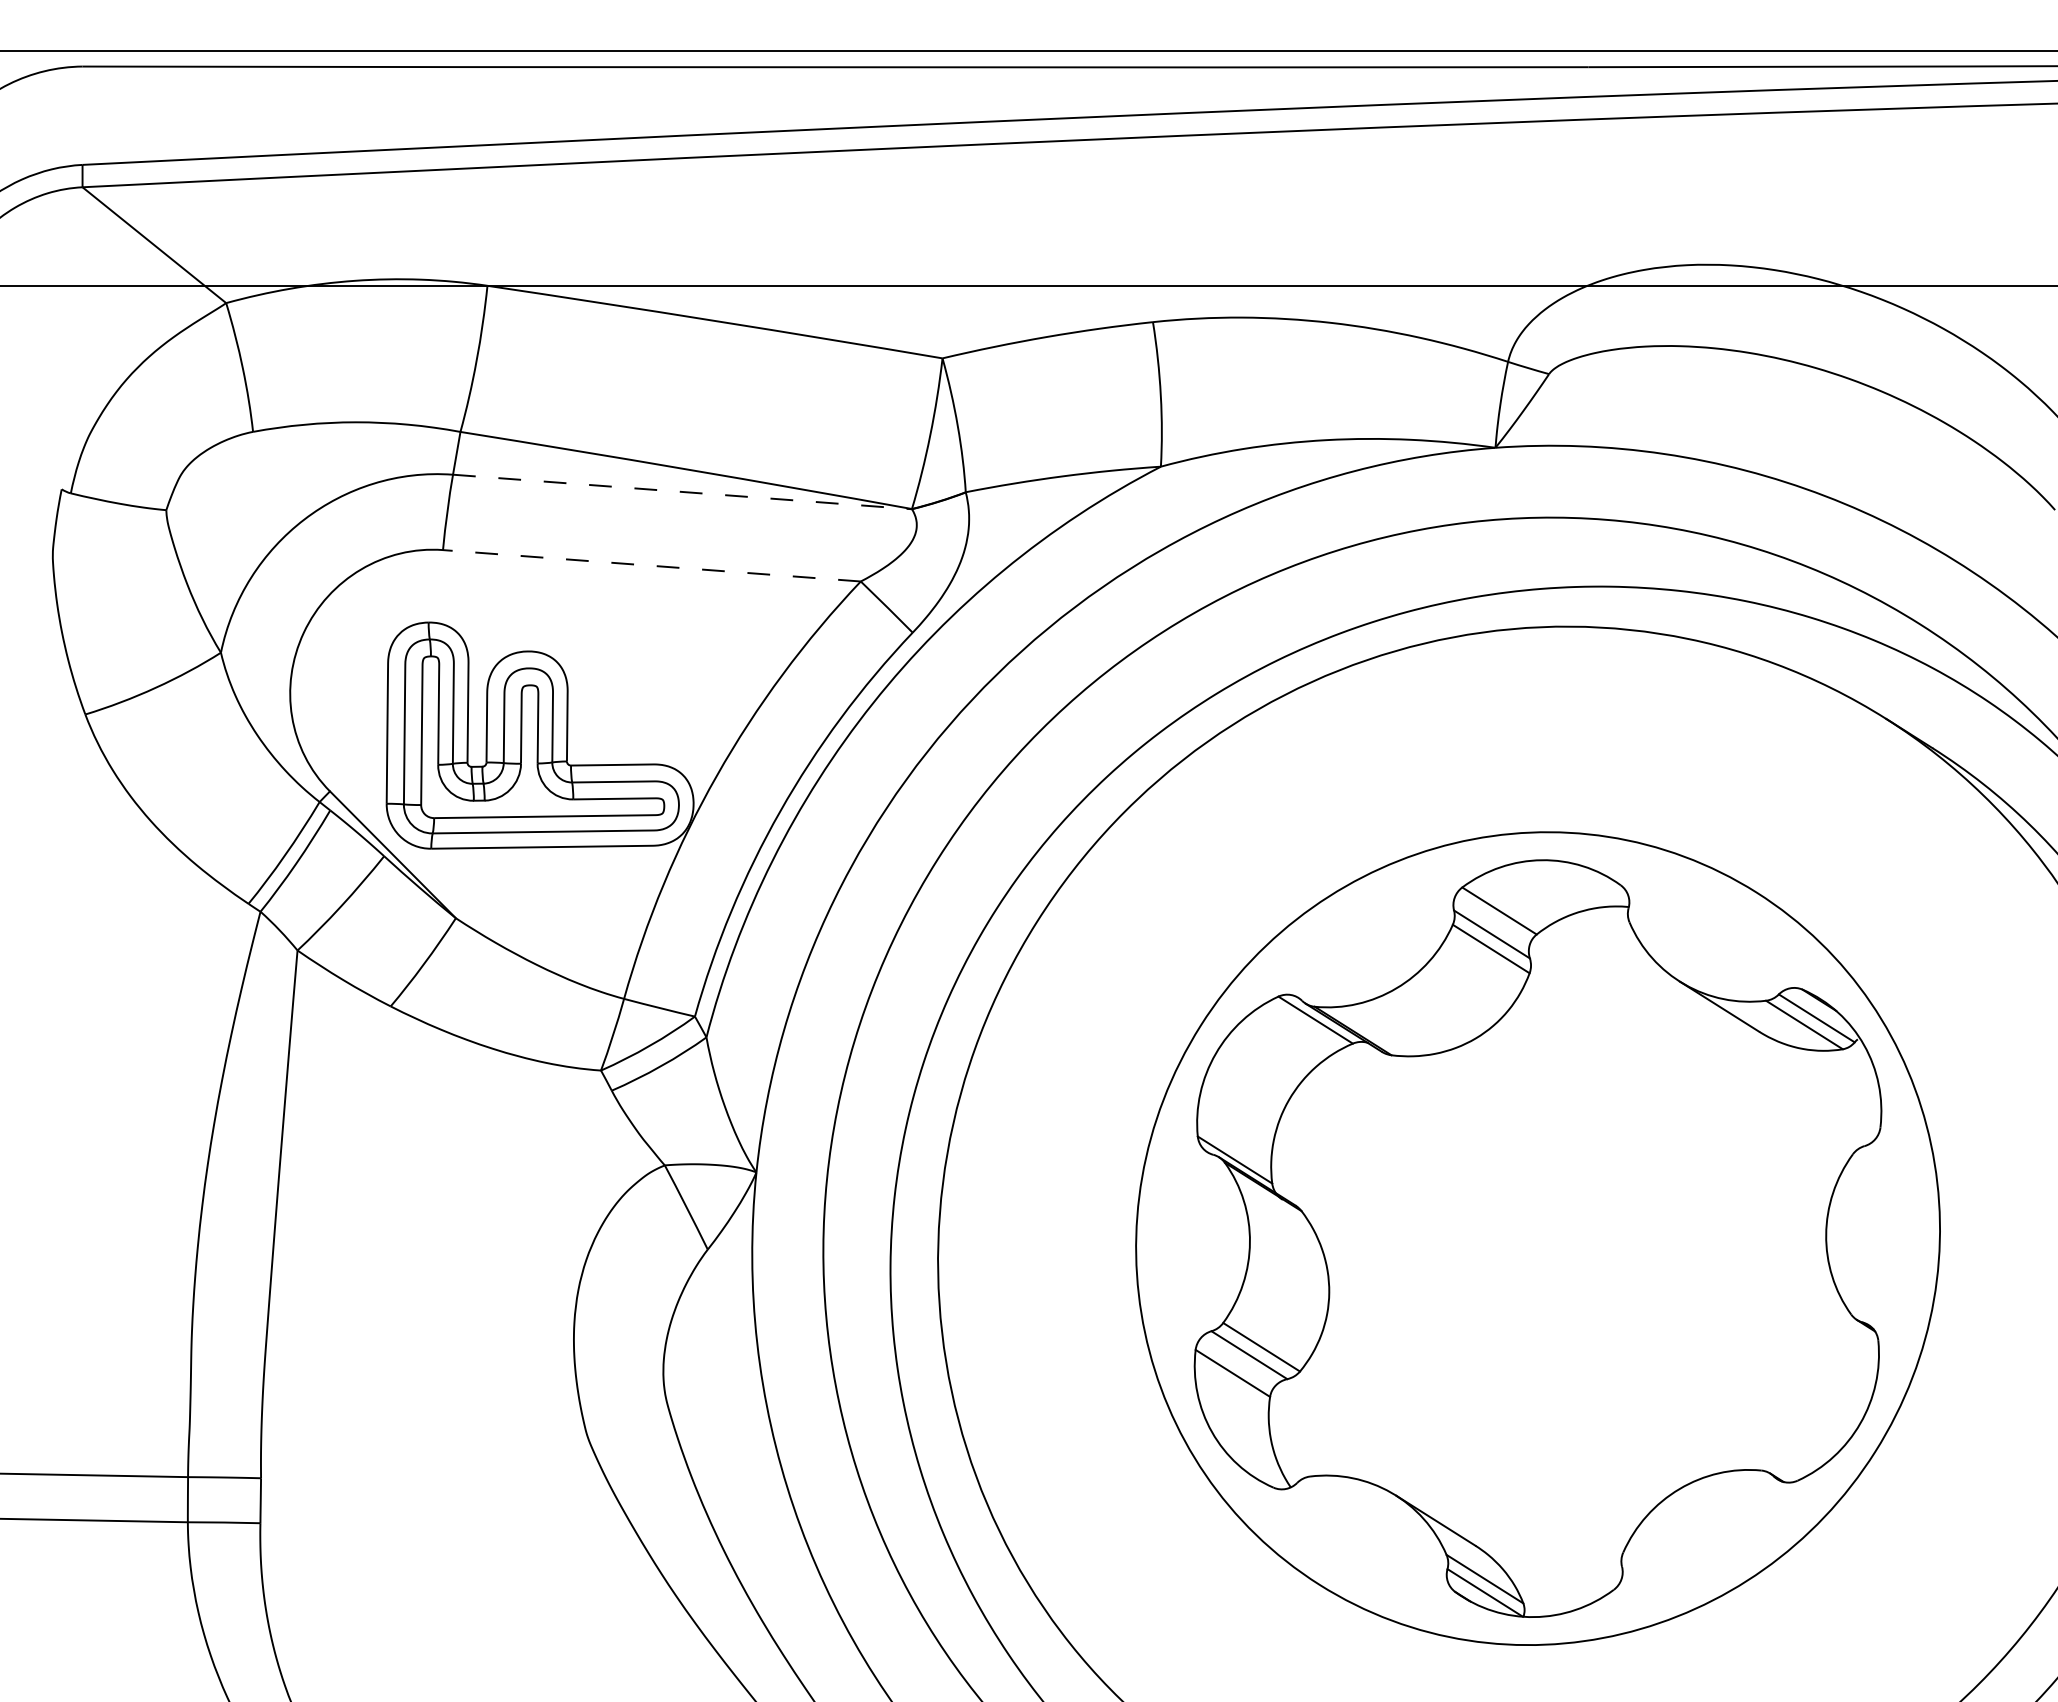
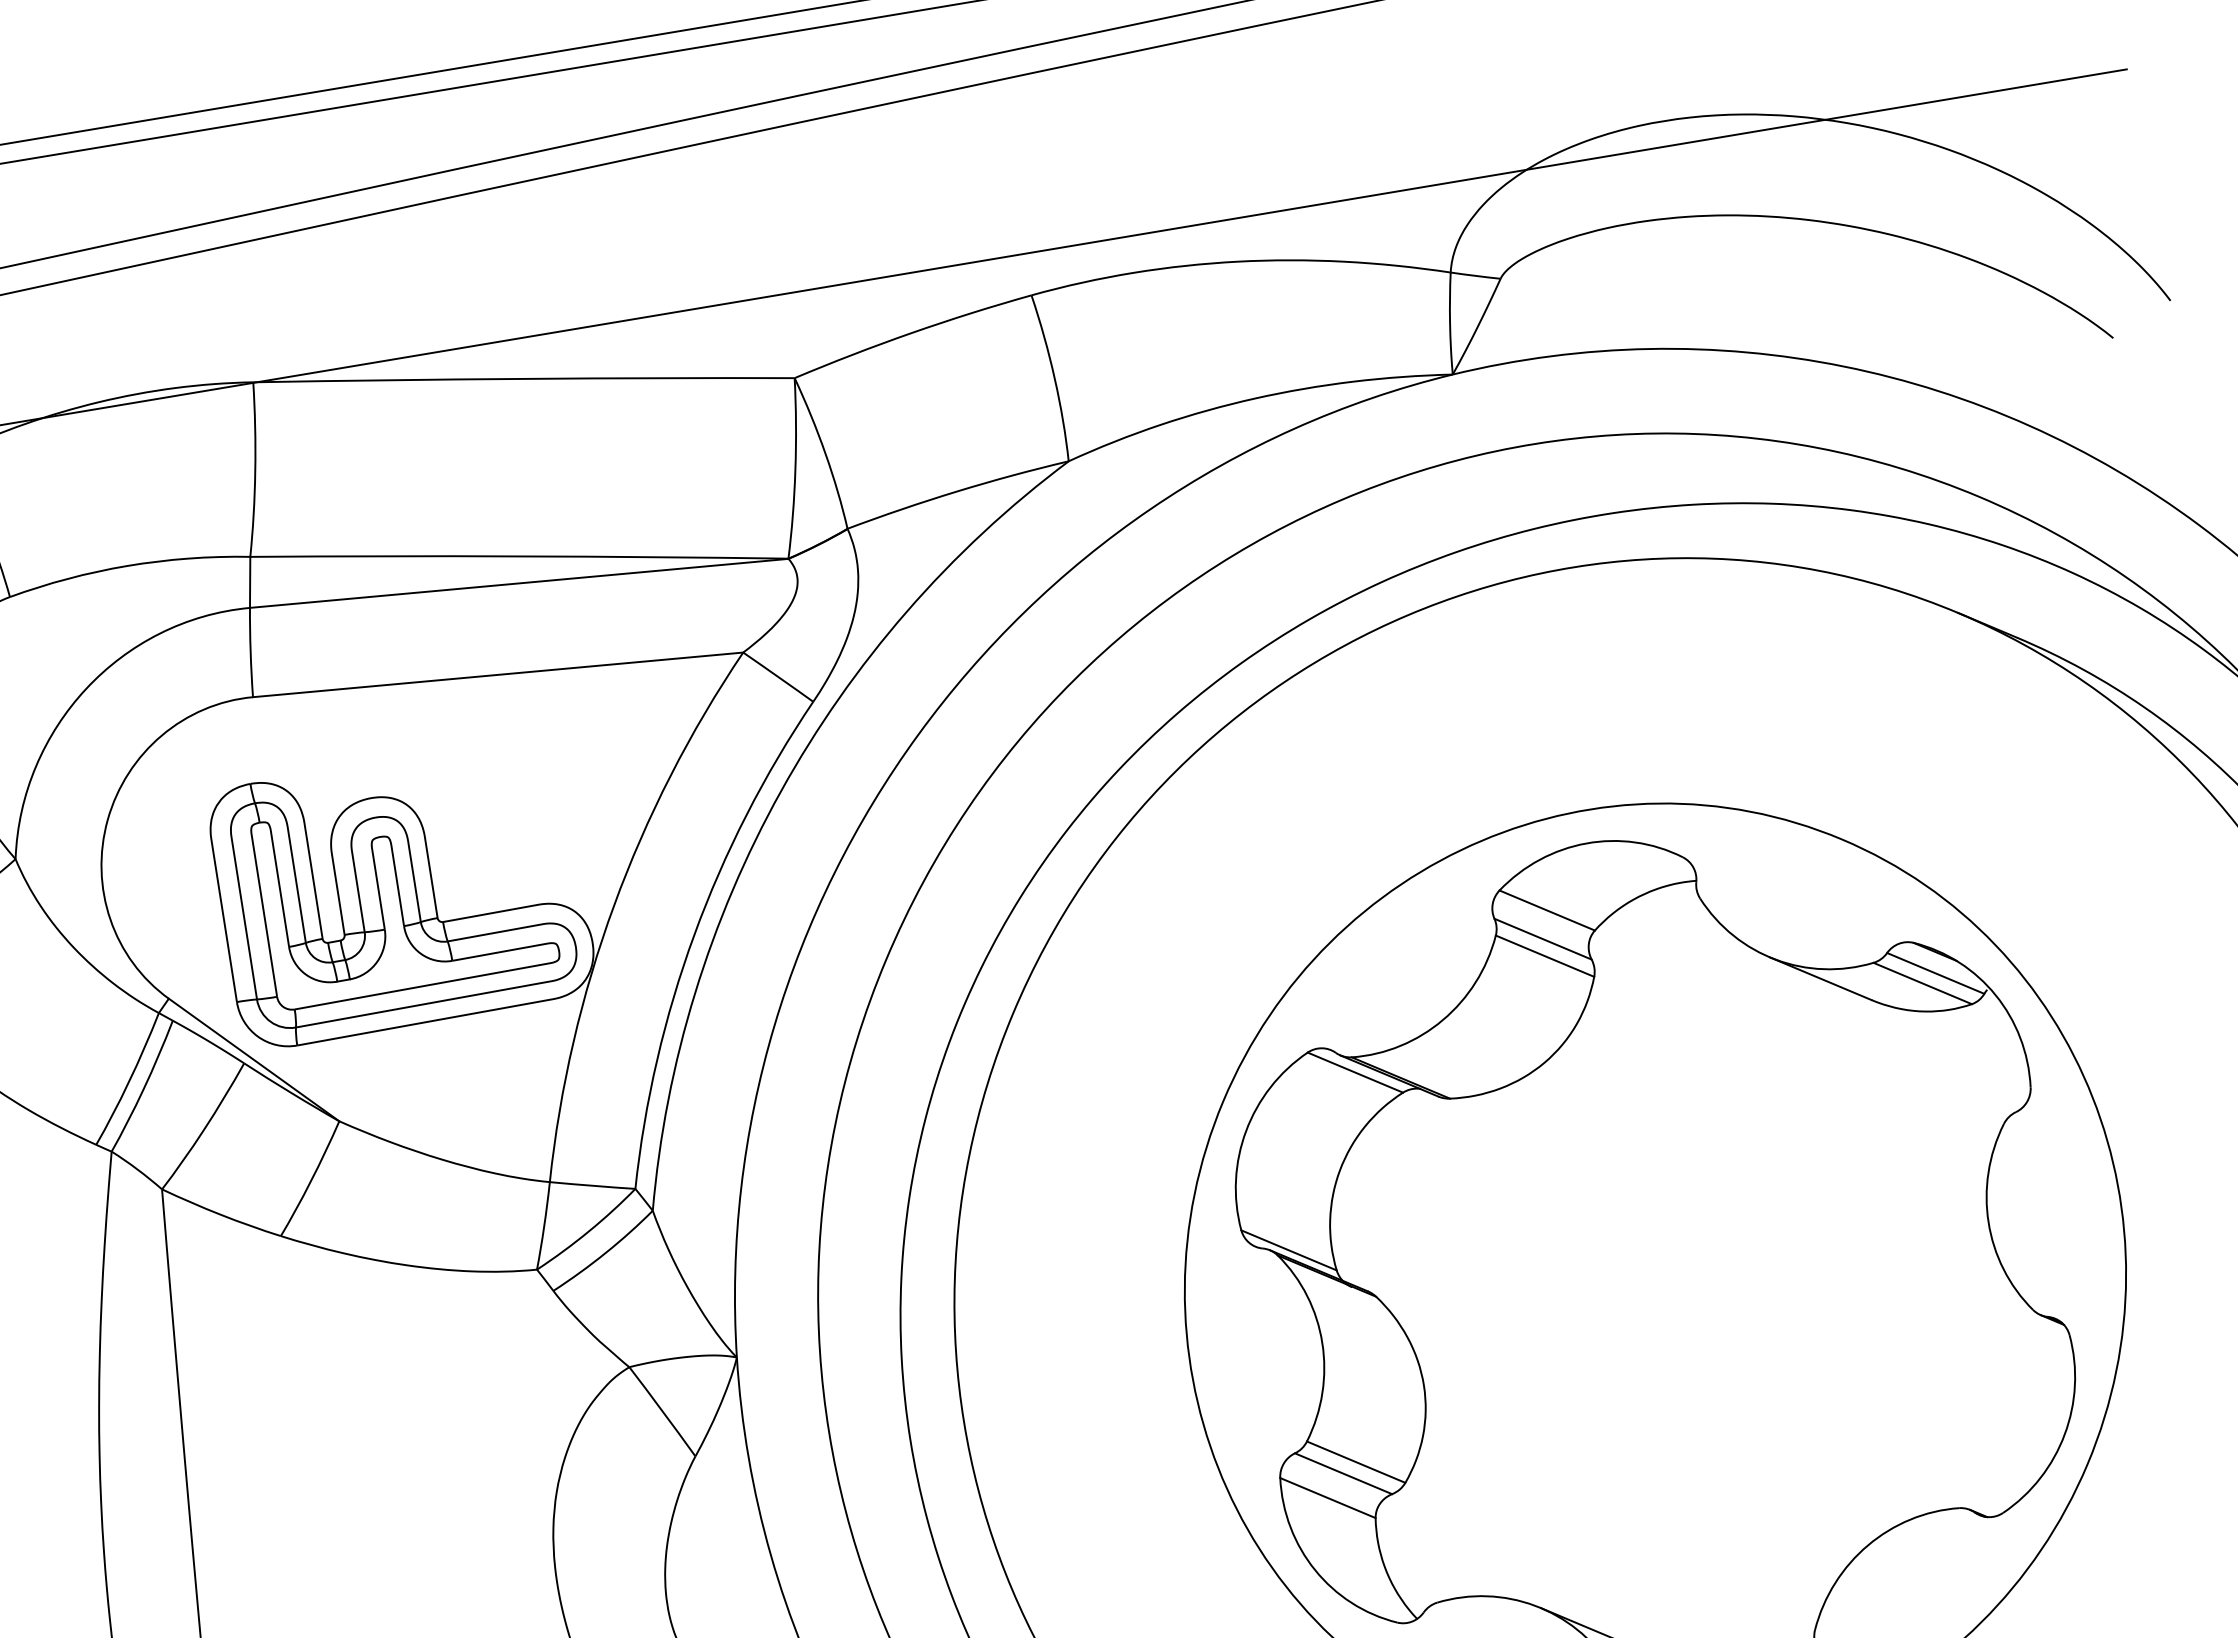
line: (683, 492) -> (520, 583), dashed -> solid
line: (651, 565) -> (497, 674), dashed -> solid

